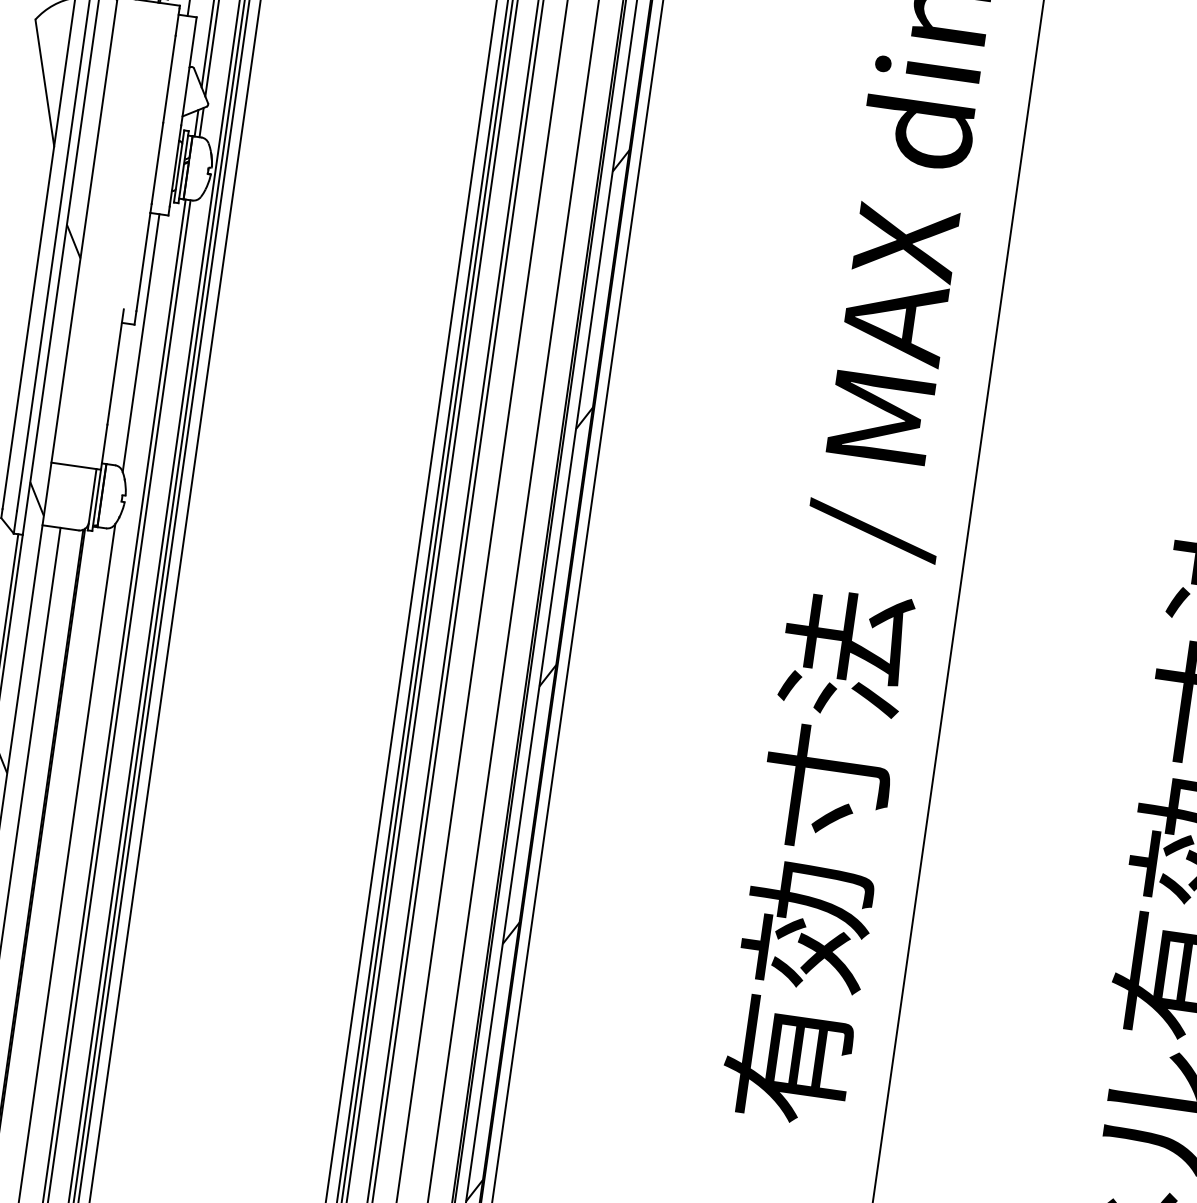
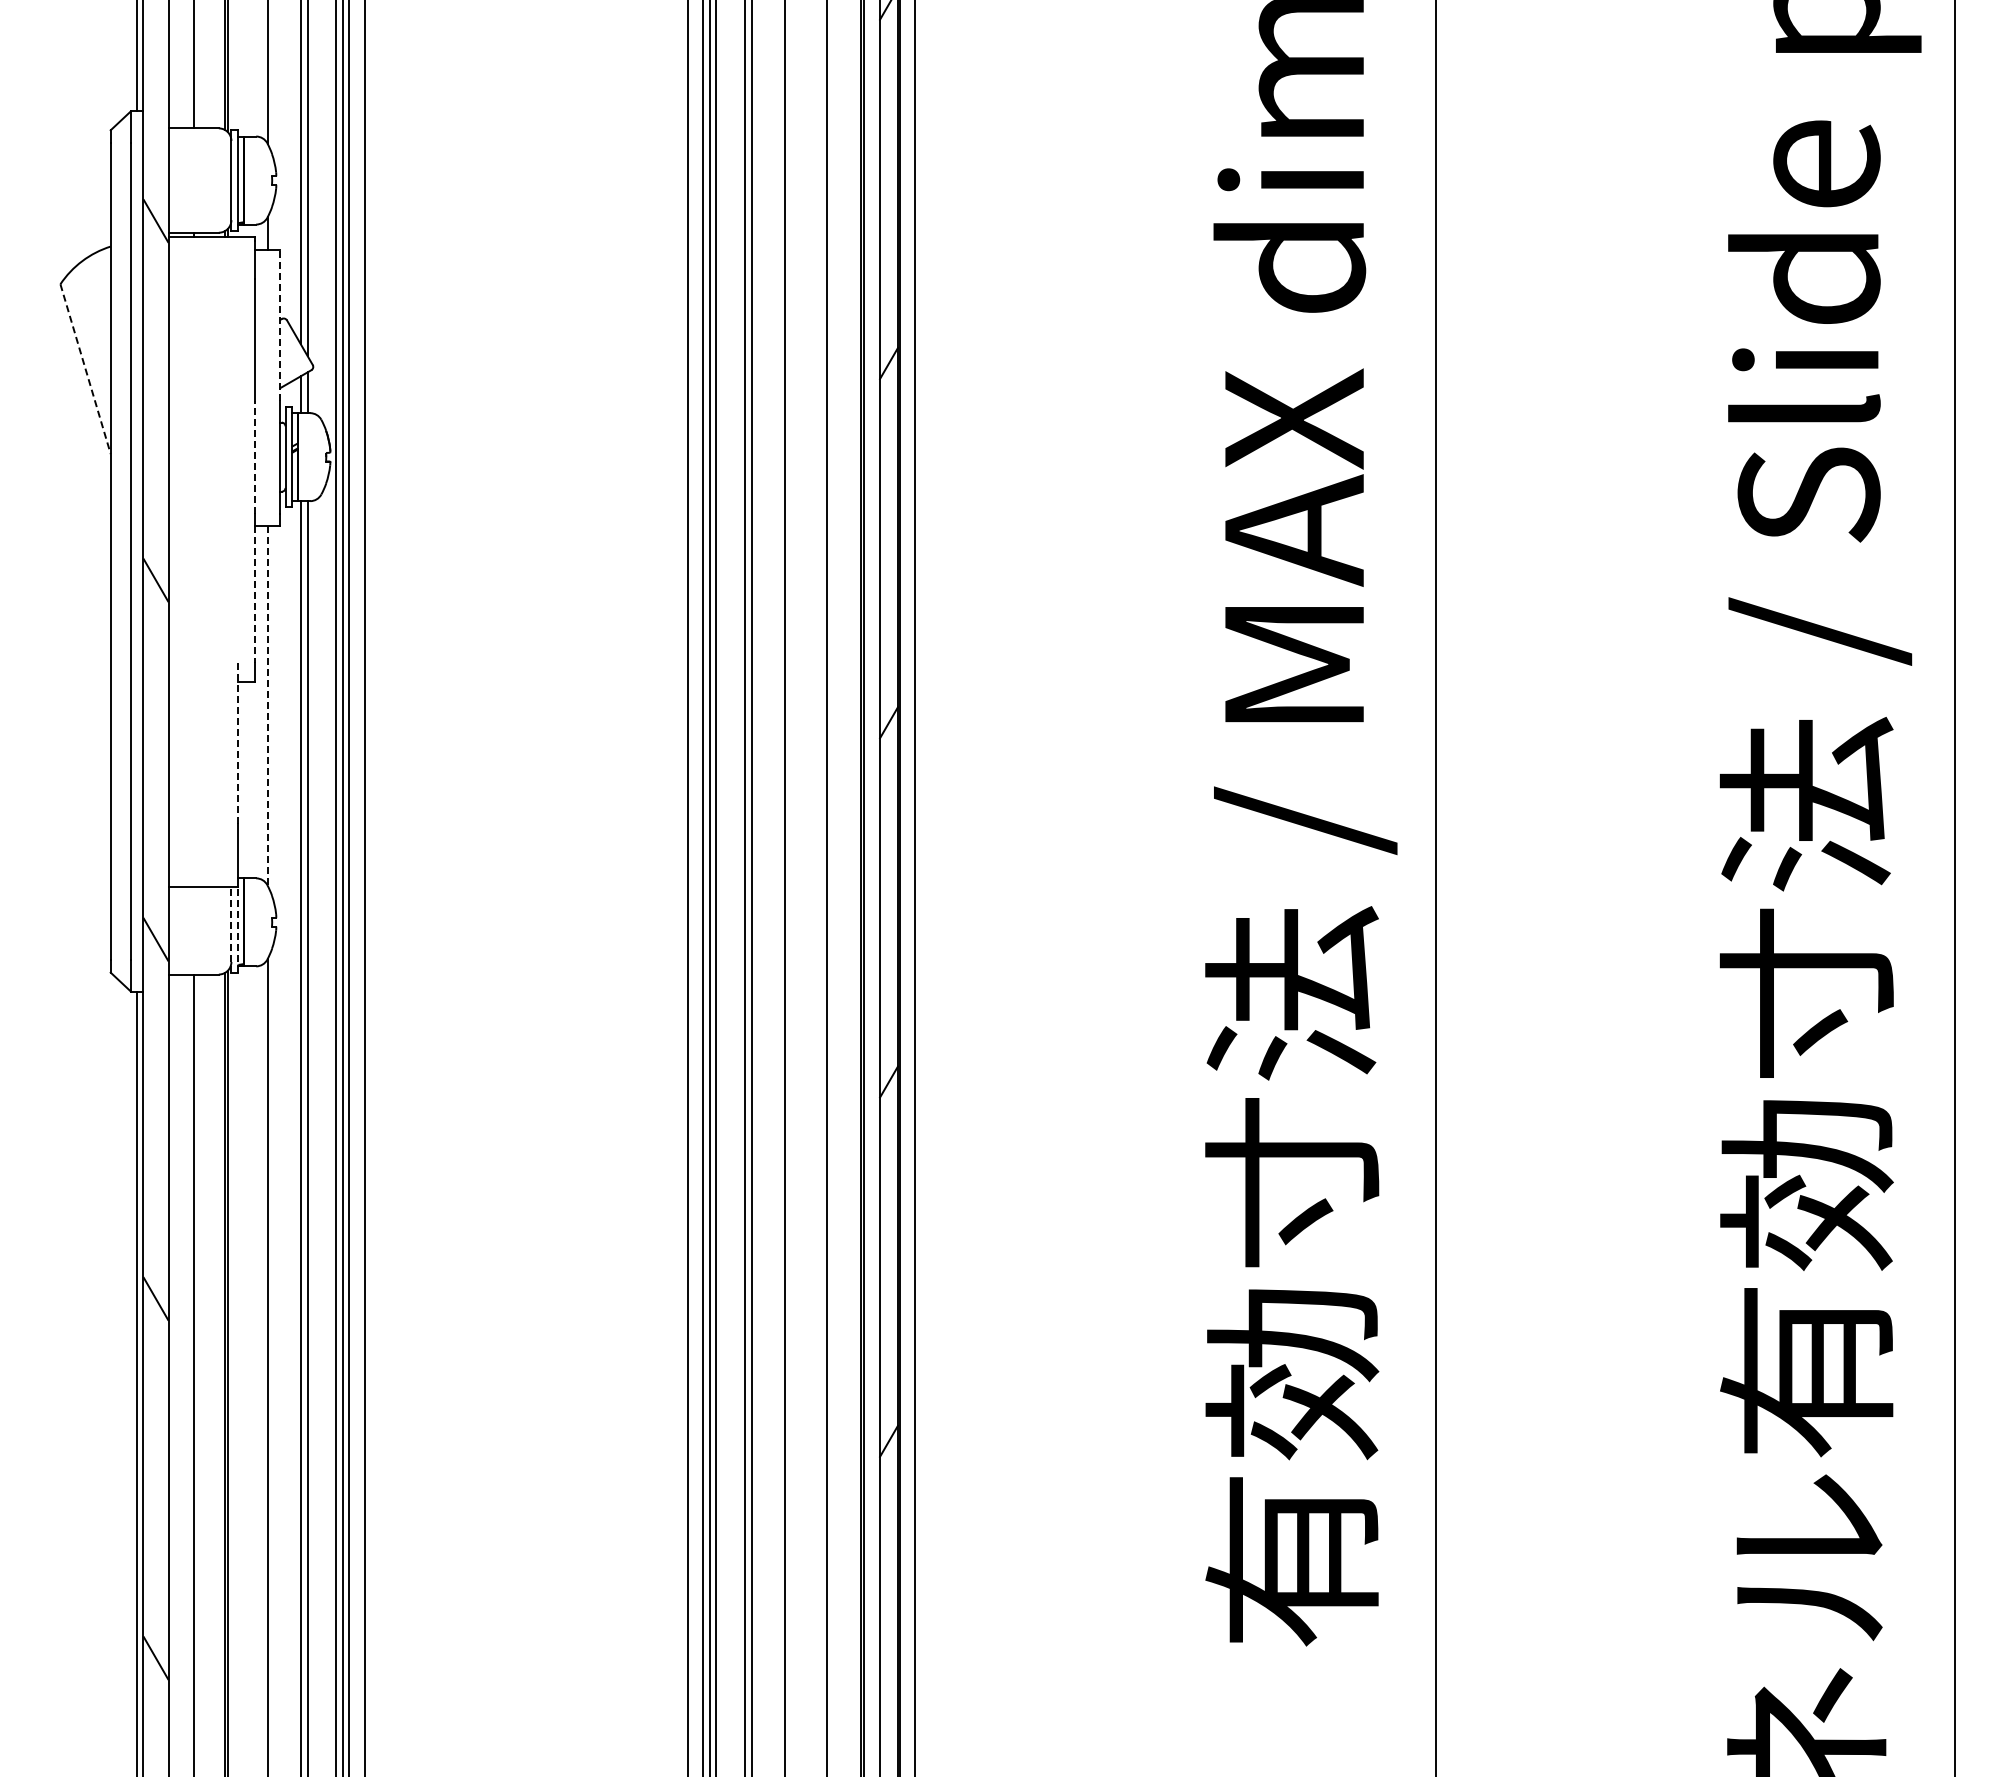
line: (189, 70) -> (280, 324), solid -> dashed
line: (44, 83) -> (85, 369), solid -> dashed
line: (157, 163) -> (255, 457), solid -> dashed
line: (143, 261) -> (255, 594), solid -> dashed
line: (140, 343) -> (267, 706), solid -> dashed
line: (115, 367) -> (237, 744), solid -> dashed
line: (92, 499) -> (231, 929), solid -> dashed
line: (96, 500) -> (237, 929), solid -> dashed

